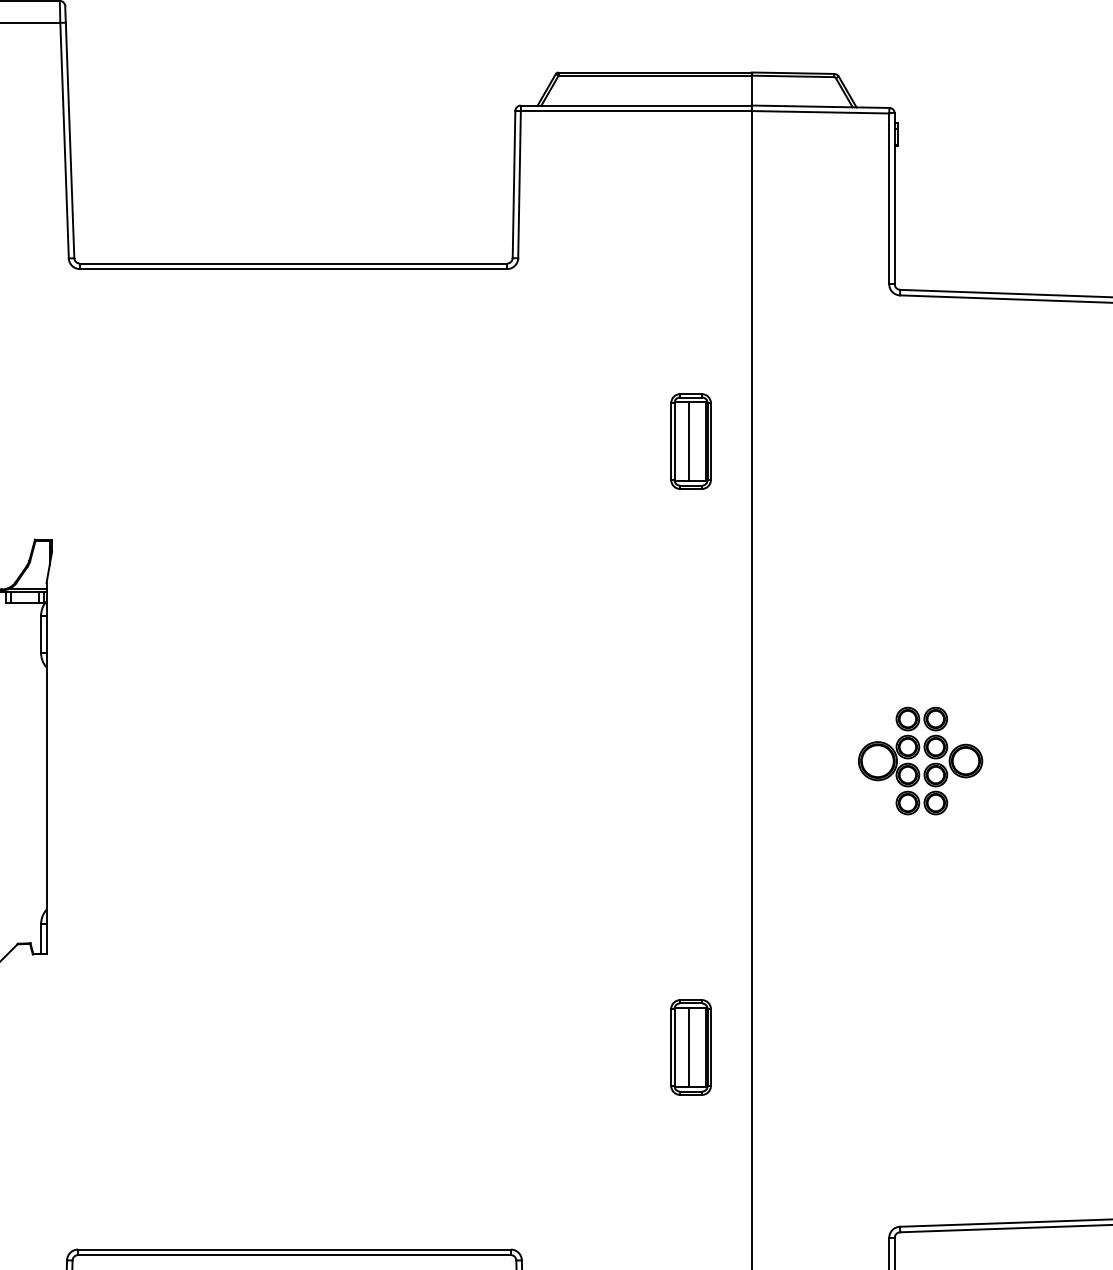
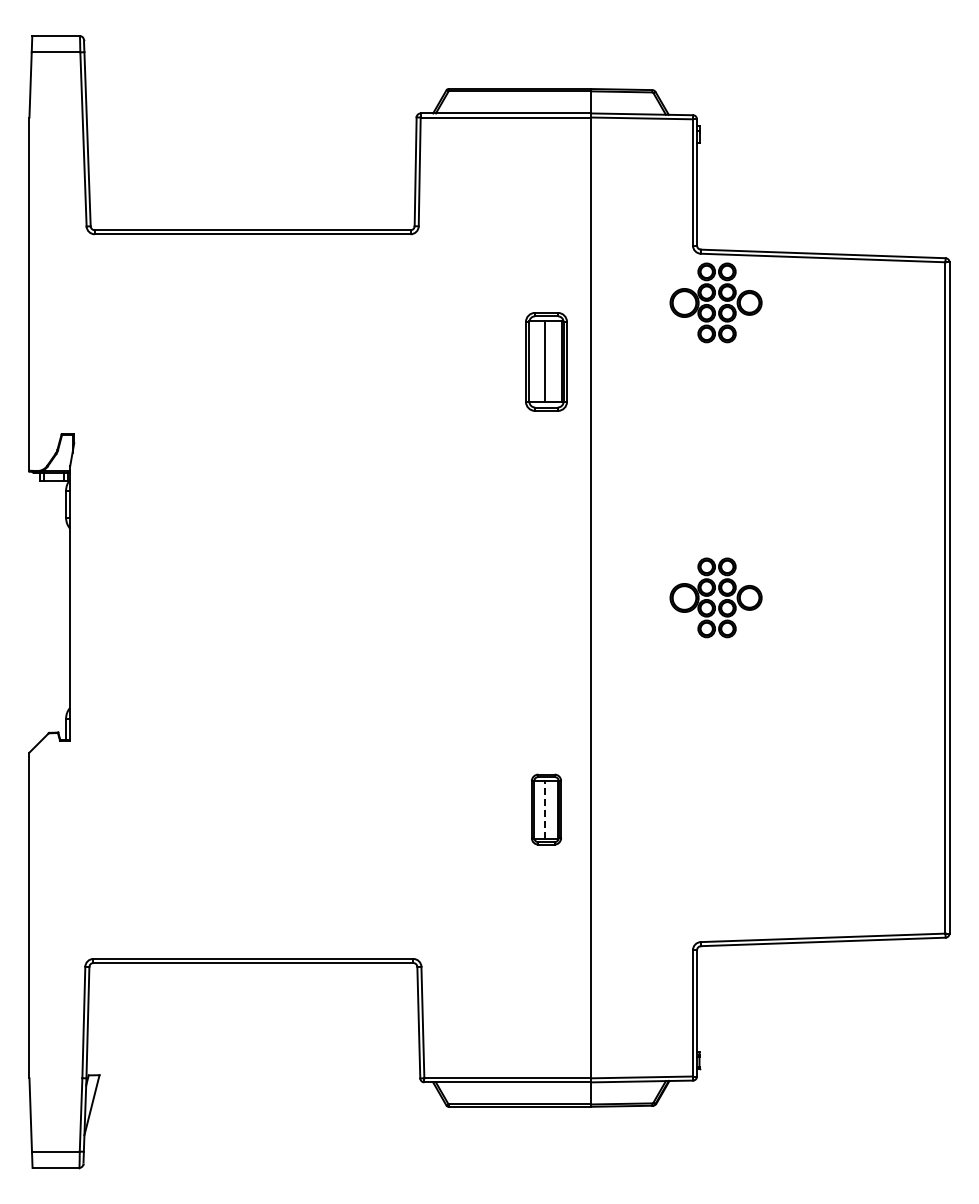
part: (919, 361) -> (715, 302), added
part: (691, 441) -> (546, 361), size x1.4
line: (689, 1047) -> (545, 809), solid -> dashed

